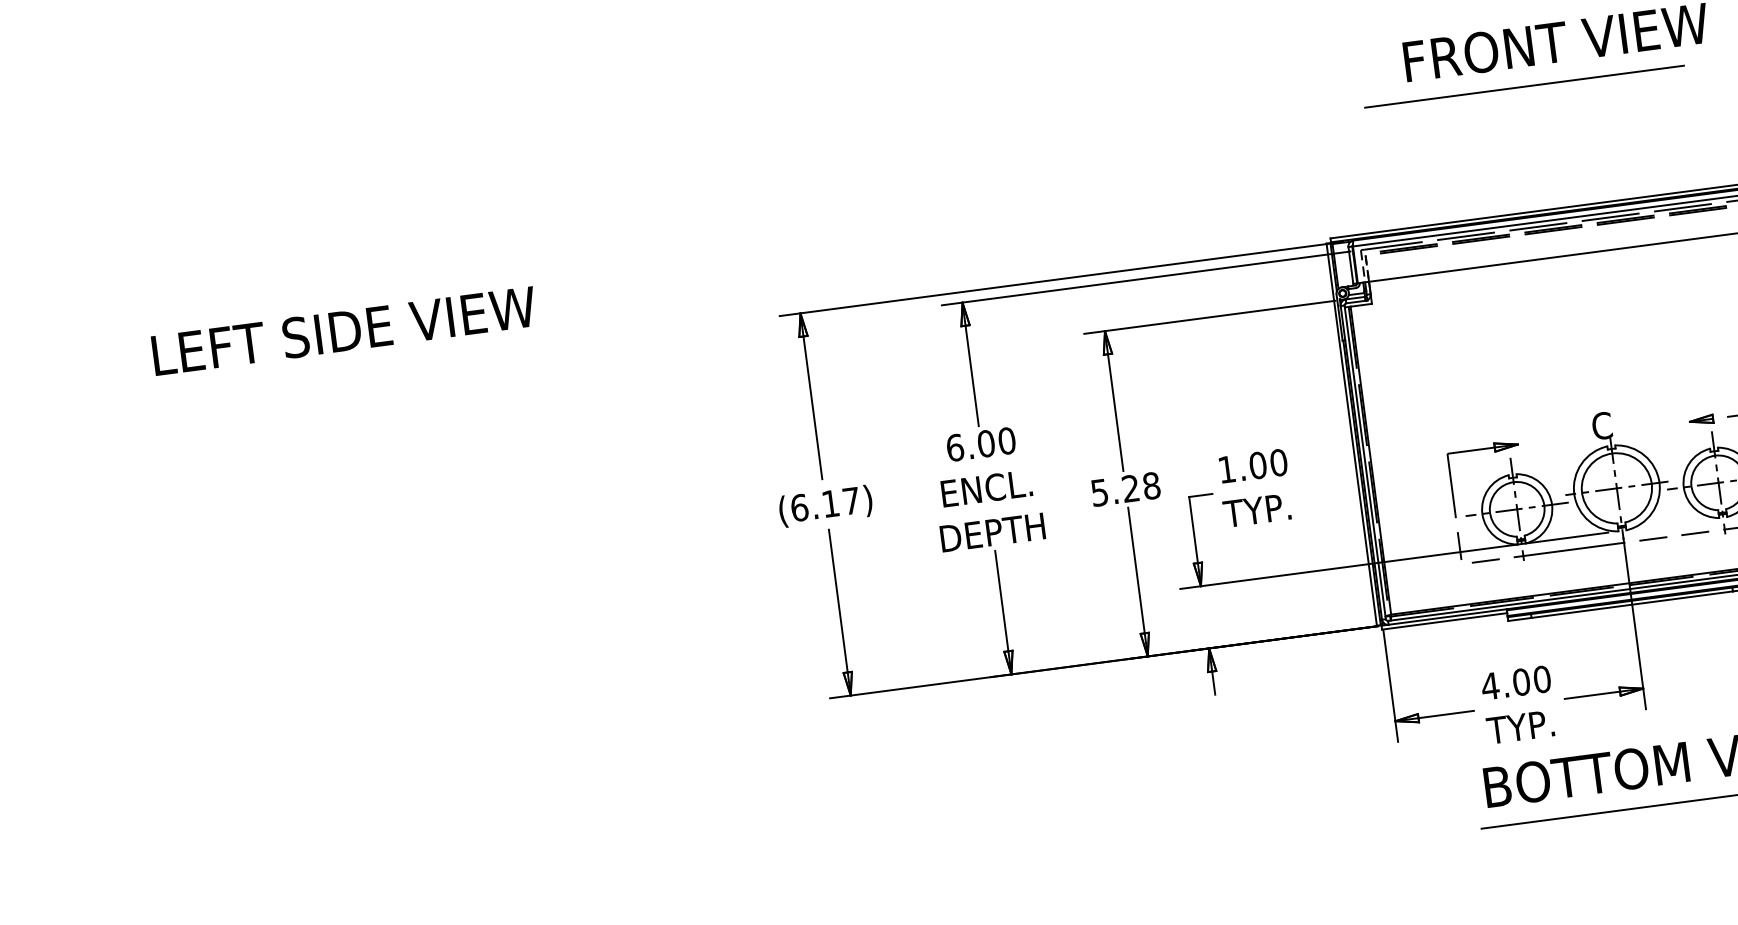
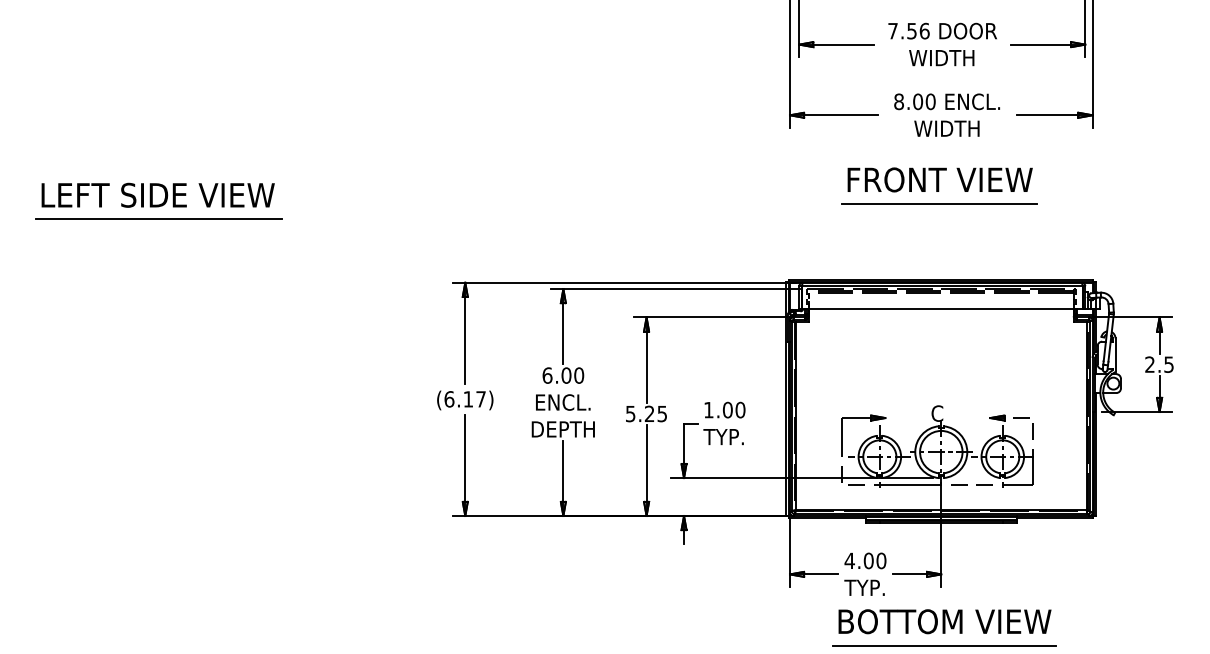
line: (1524, 86) -> (939, 203), moved
line: (285, 275) -> (159, 219), added
text: (342, 329) -> (157, 194), moved
text: (1151, 485) -> (662, 413), 5.28 -> 5.25

